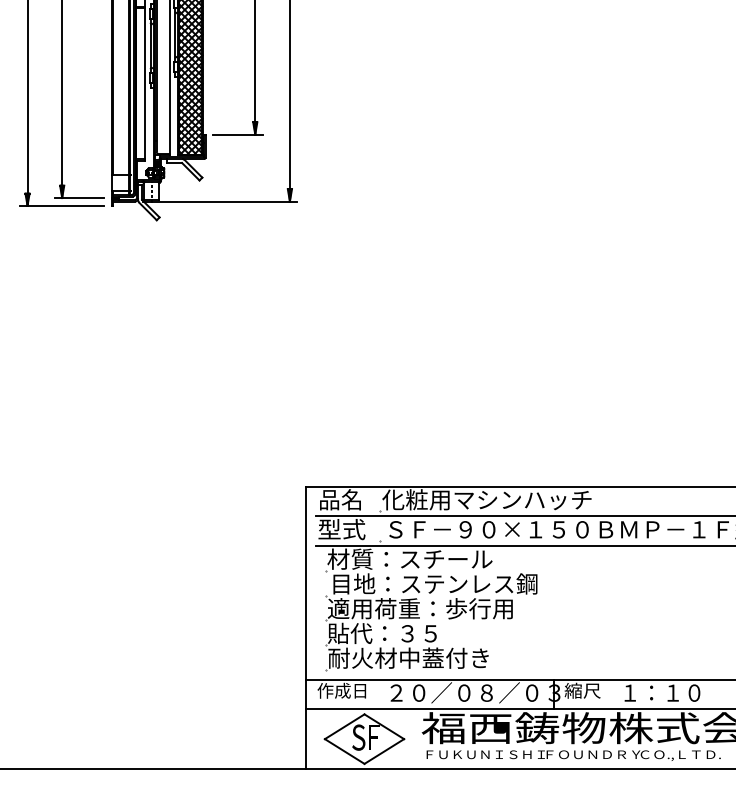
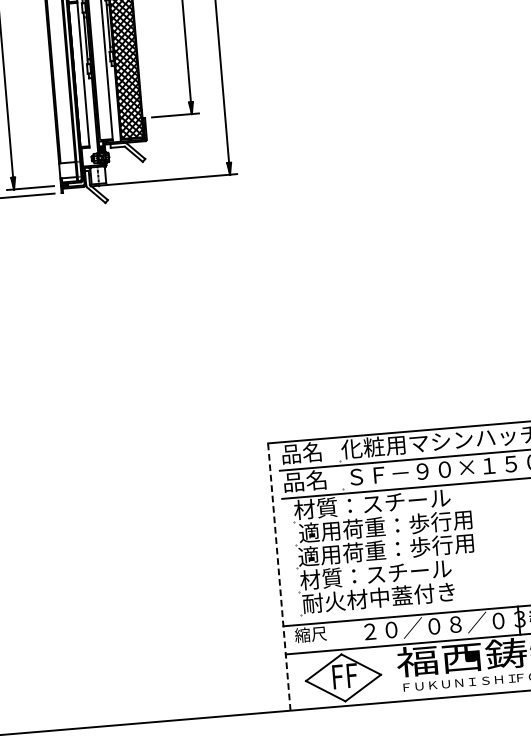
text: (341, 529) -> (305, 481), 型式 -> 品名
text: (433, 583) -> (396, 525), 目地：ステンレス鋼 -> 適用荷重：歩行用
line: (306, 627) -> (279, 576), solid -> dashed
text: (407, 633) -> (375, 574), 貼代：３５ -> 材質：スチール
text: (341, 690) -> (317, 633), 作成日 -> 縮尺
text: (358, 737) -> (337, 676), S -> F

